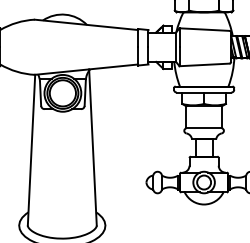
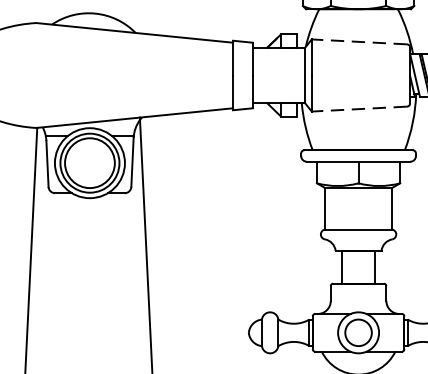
line: (204, 29) -> (359, 41), solid -> dashed
line: (204, 64) -> (359, 108), solid -> dashed

